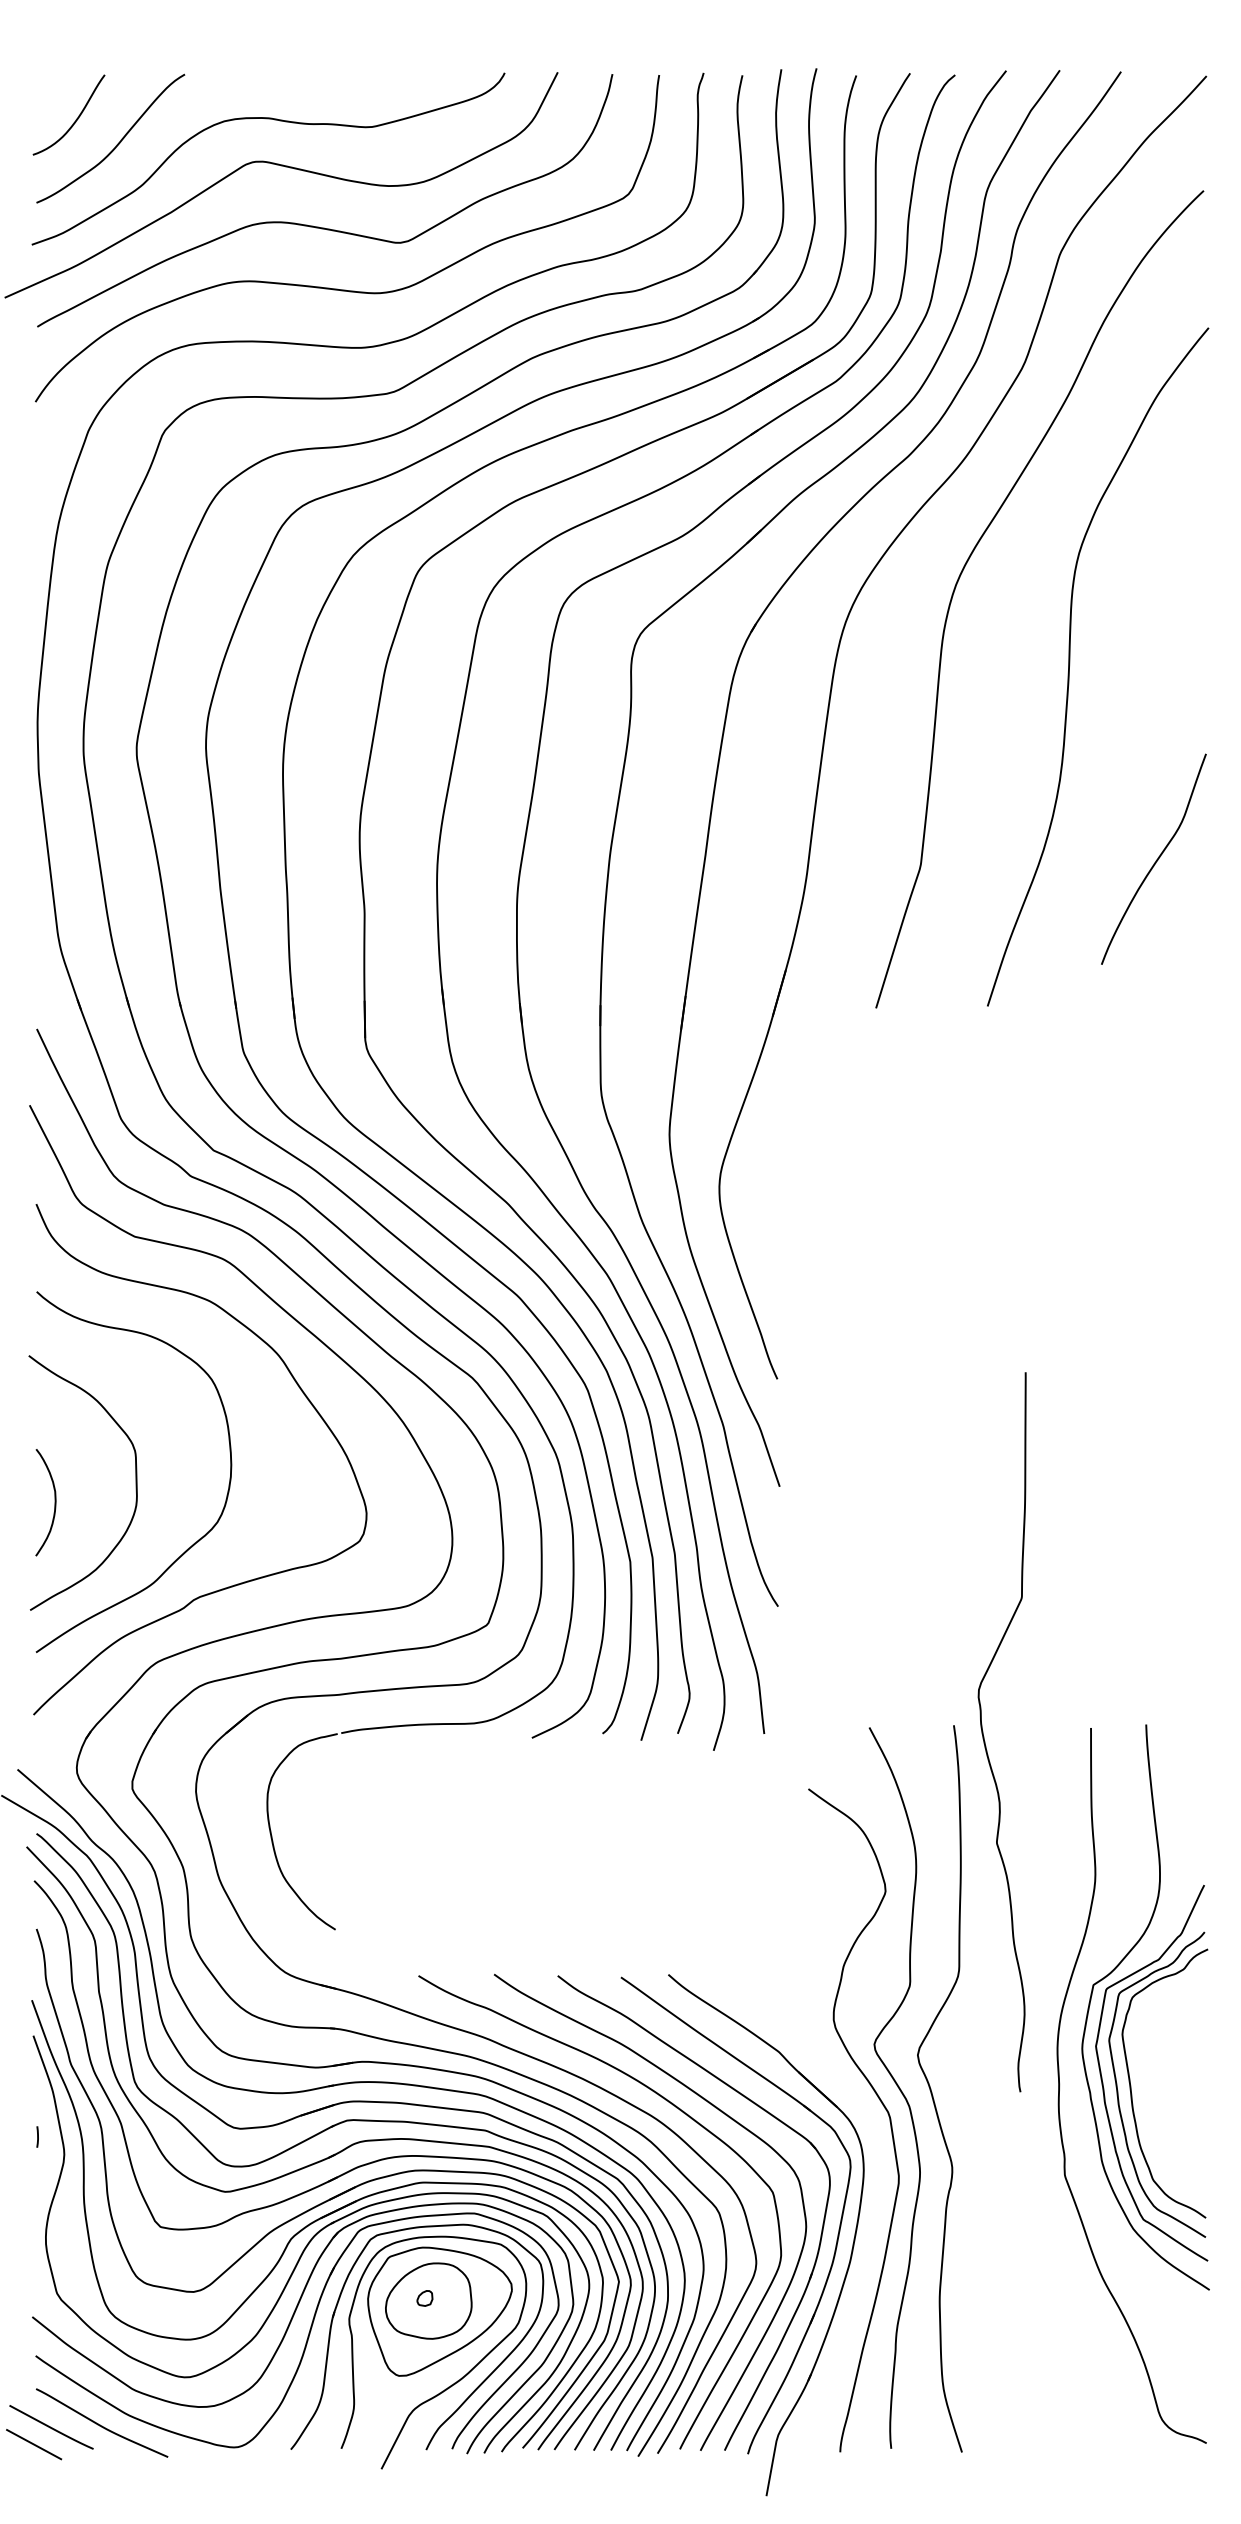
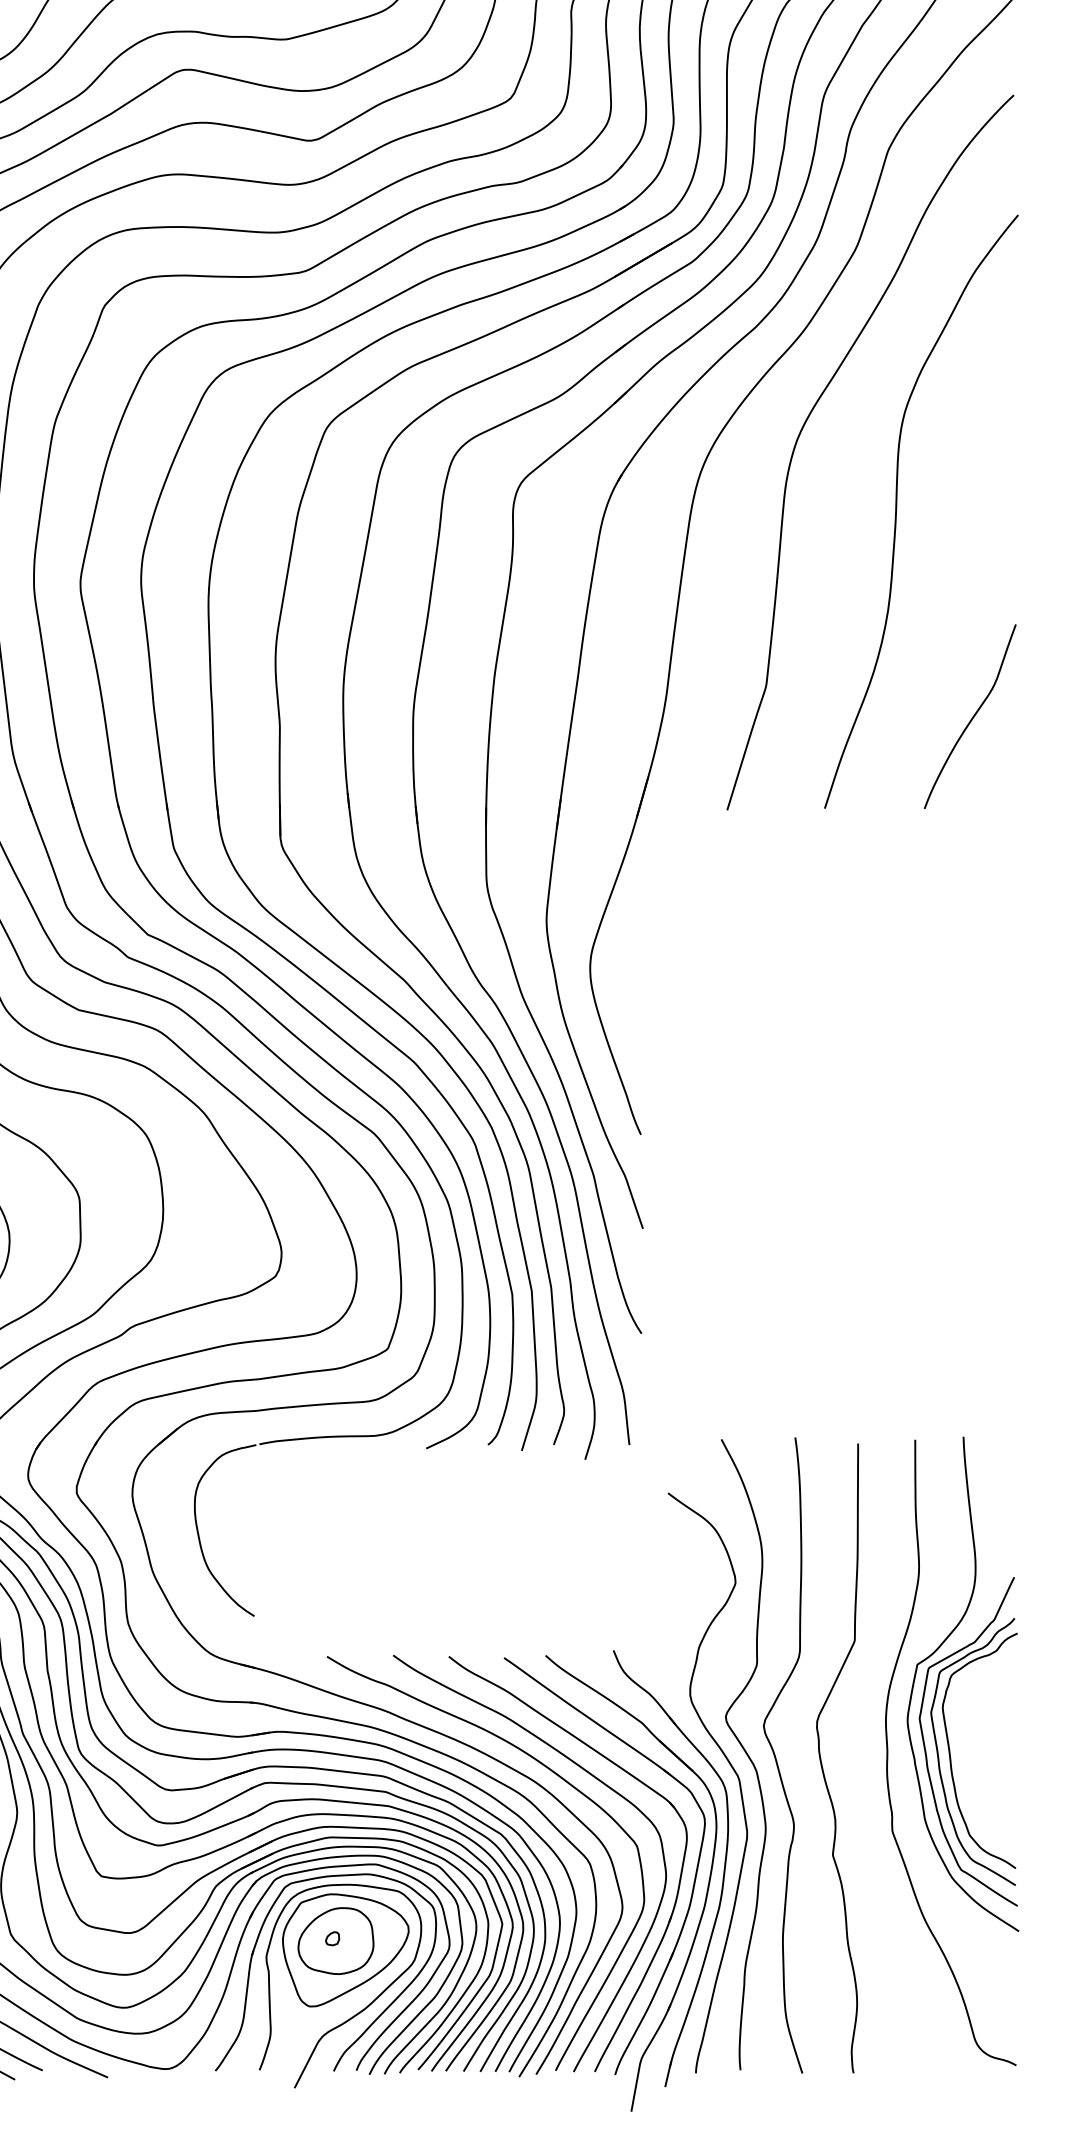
curve: (1155, 860) -> (971, 717), moved
curve: (984, 1736) -> (822, 1762), moved
part: (871, 2222) -> (723, 1872), added

